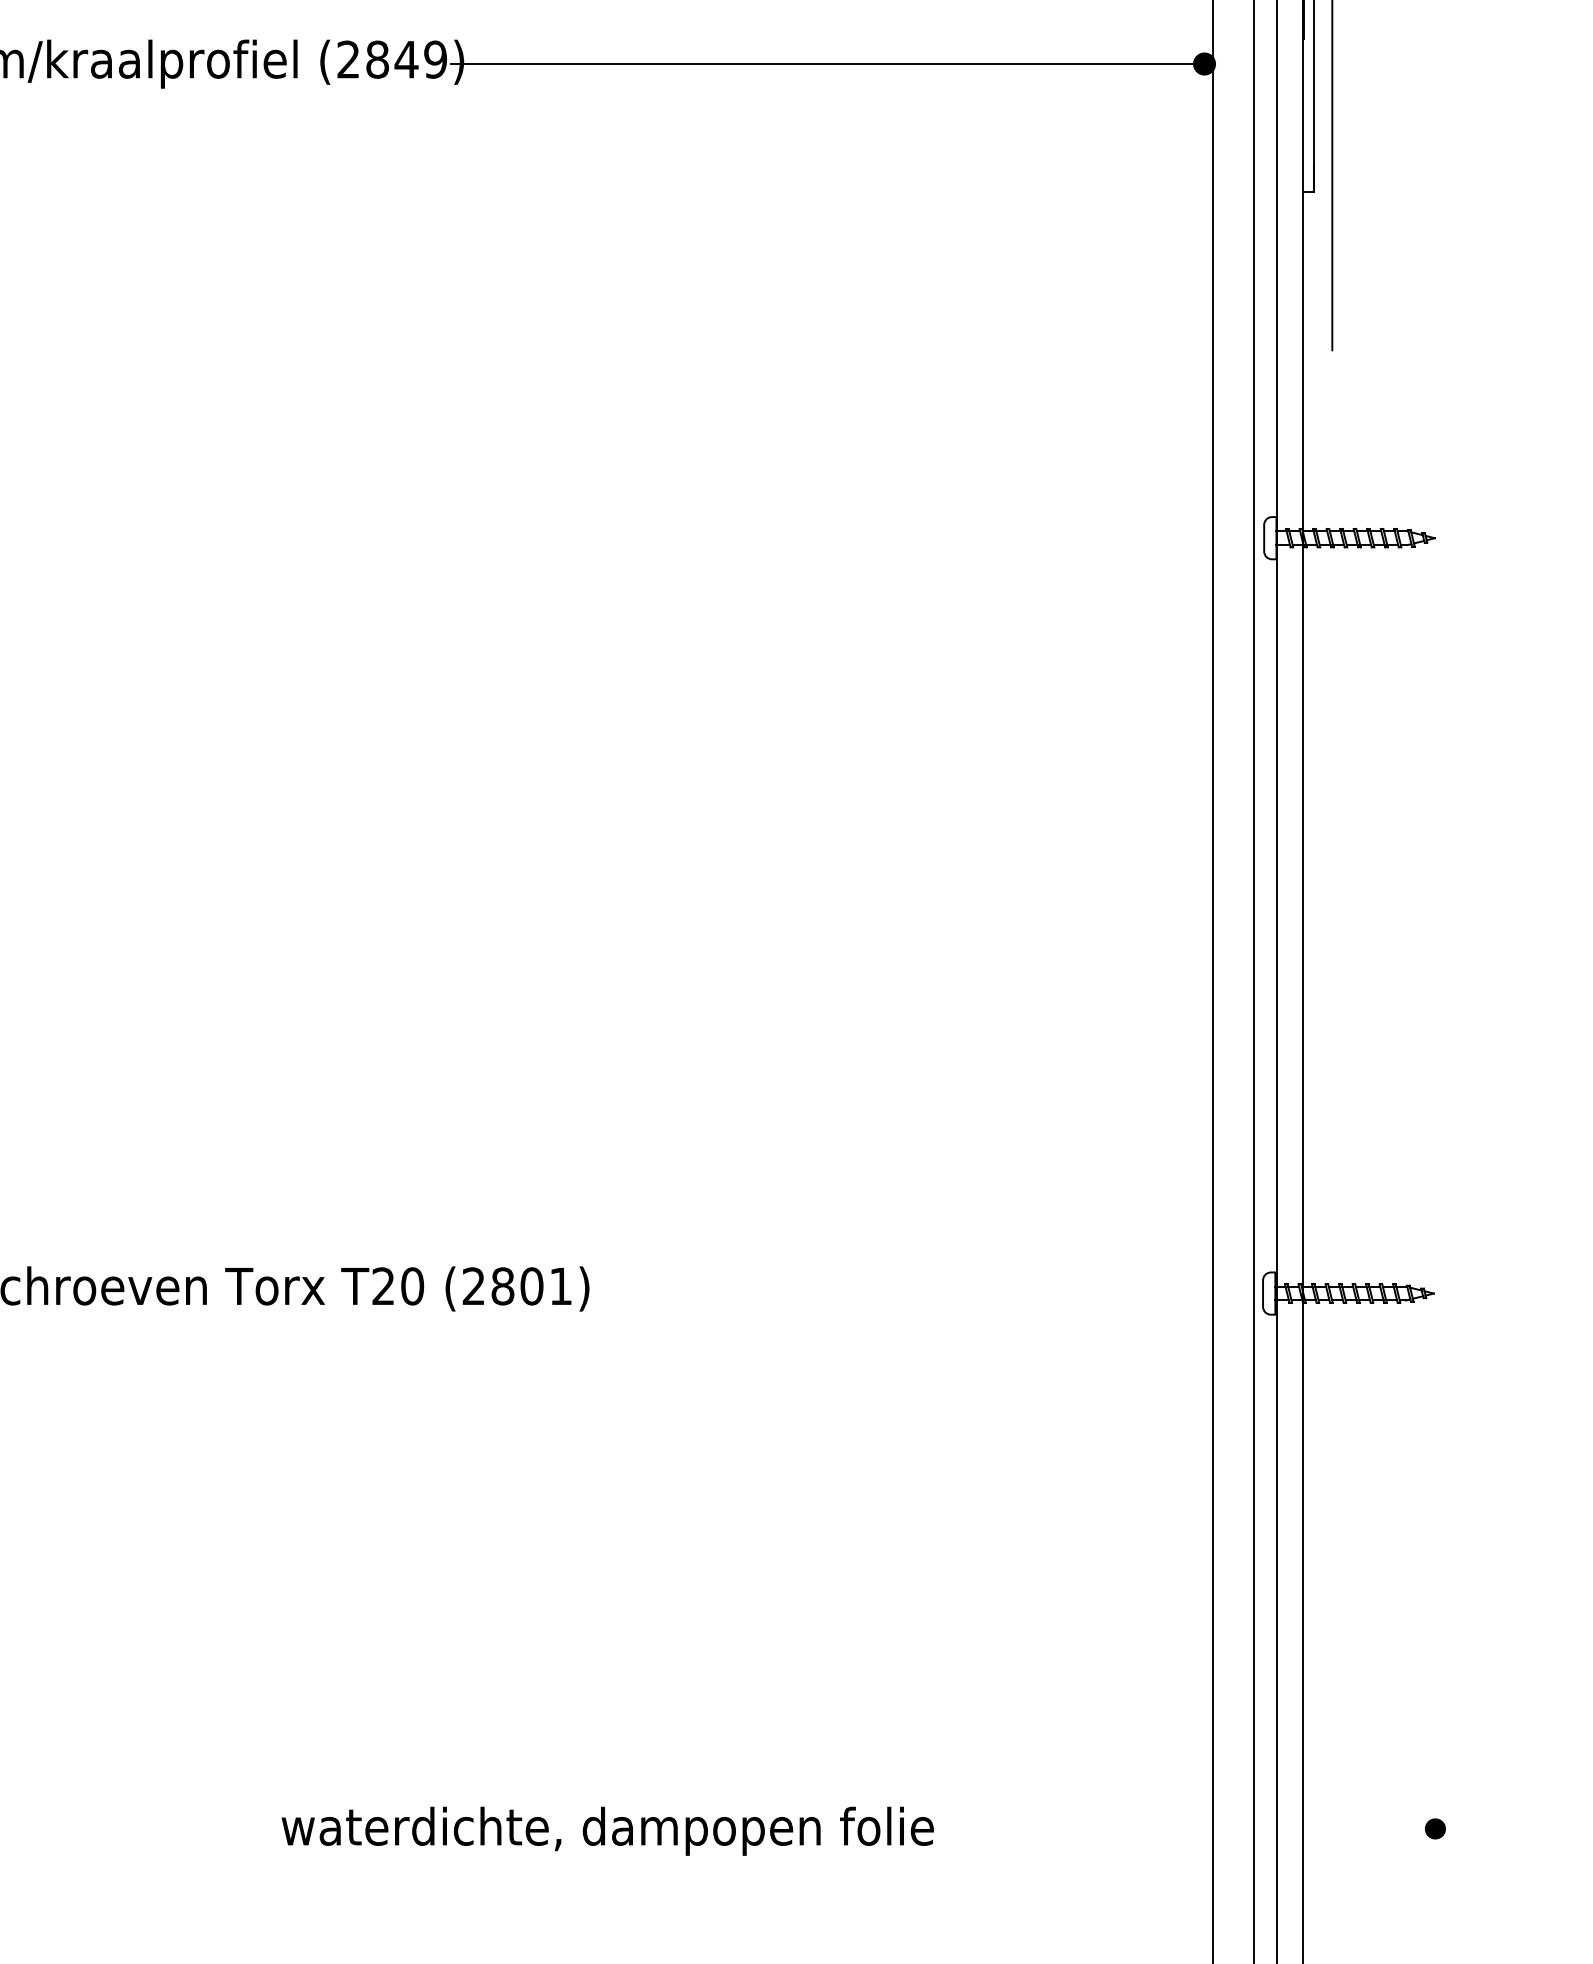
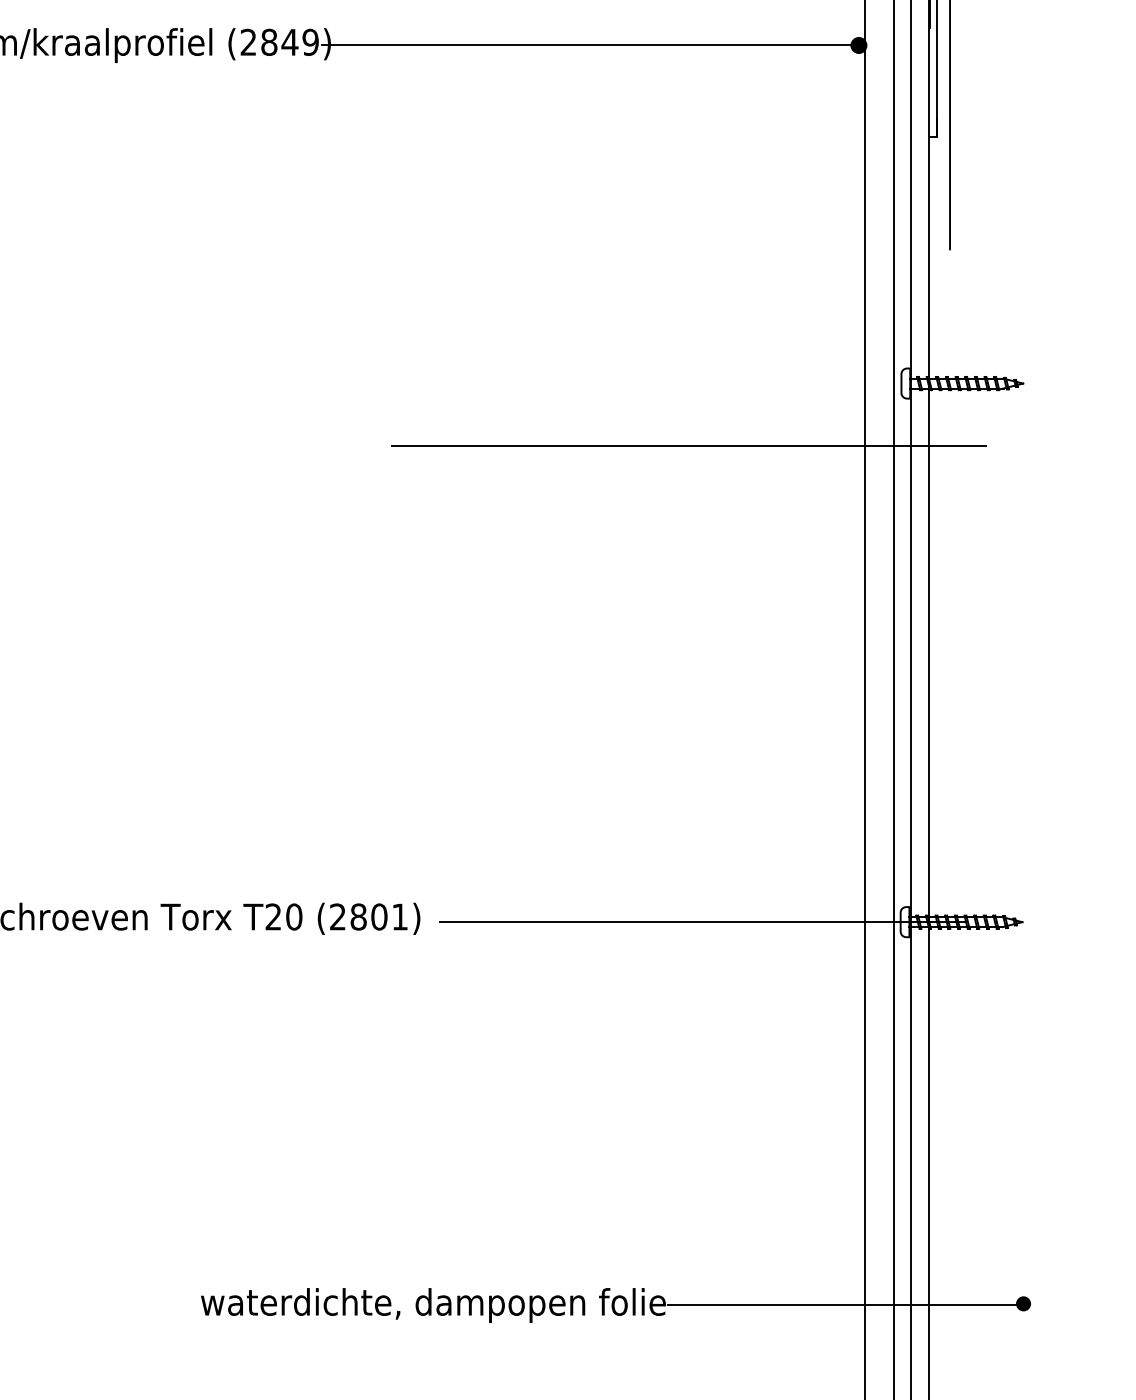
line: (965, 626) -> (688, 446), added
line: (984, 1293) -> (702, 922), added
line: (1189, 1830) -> (848, 1304), added

